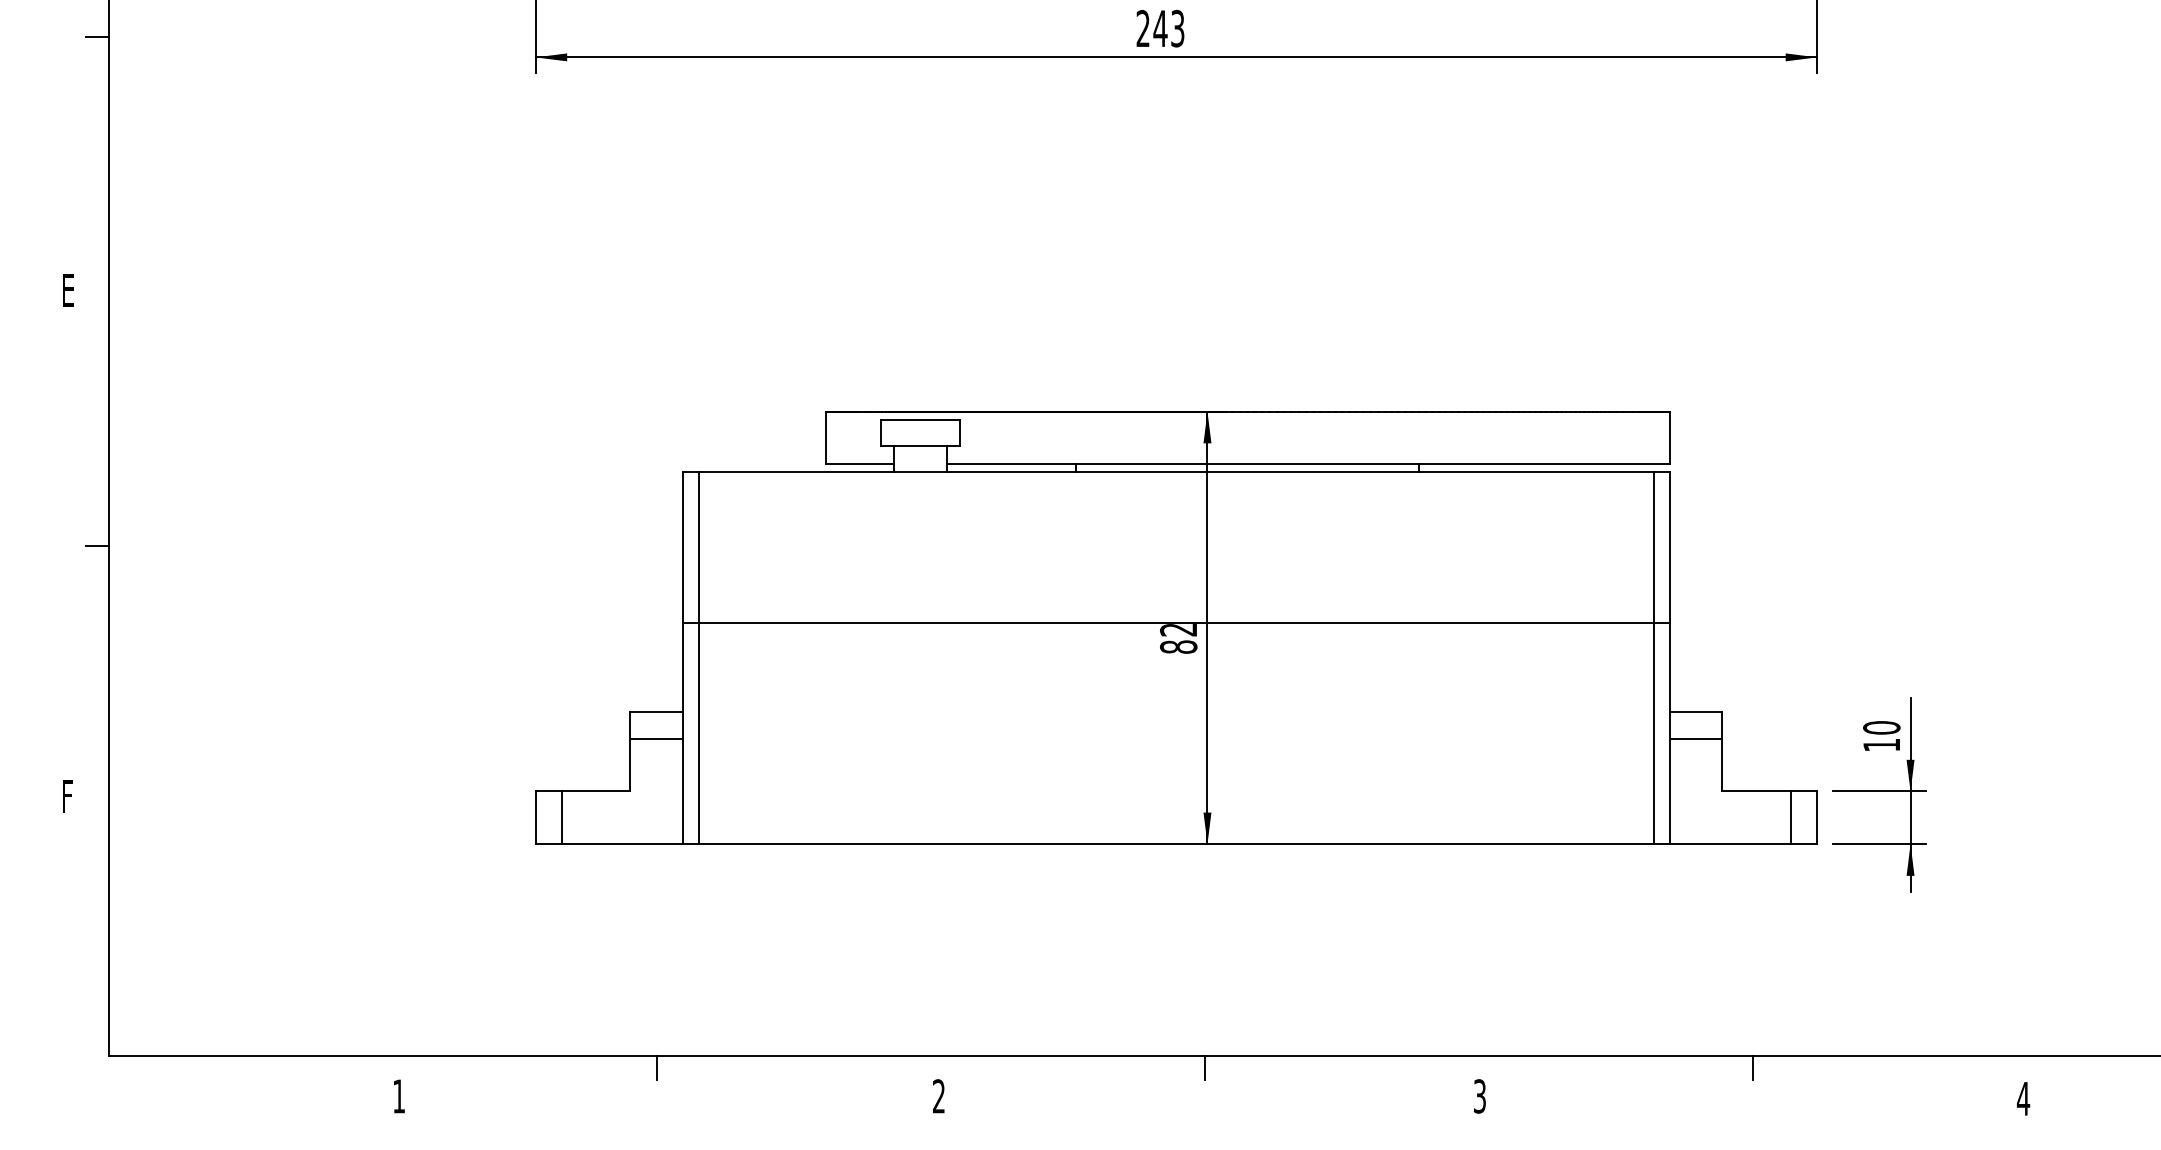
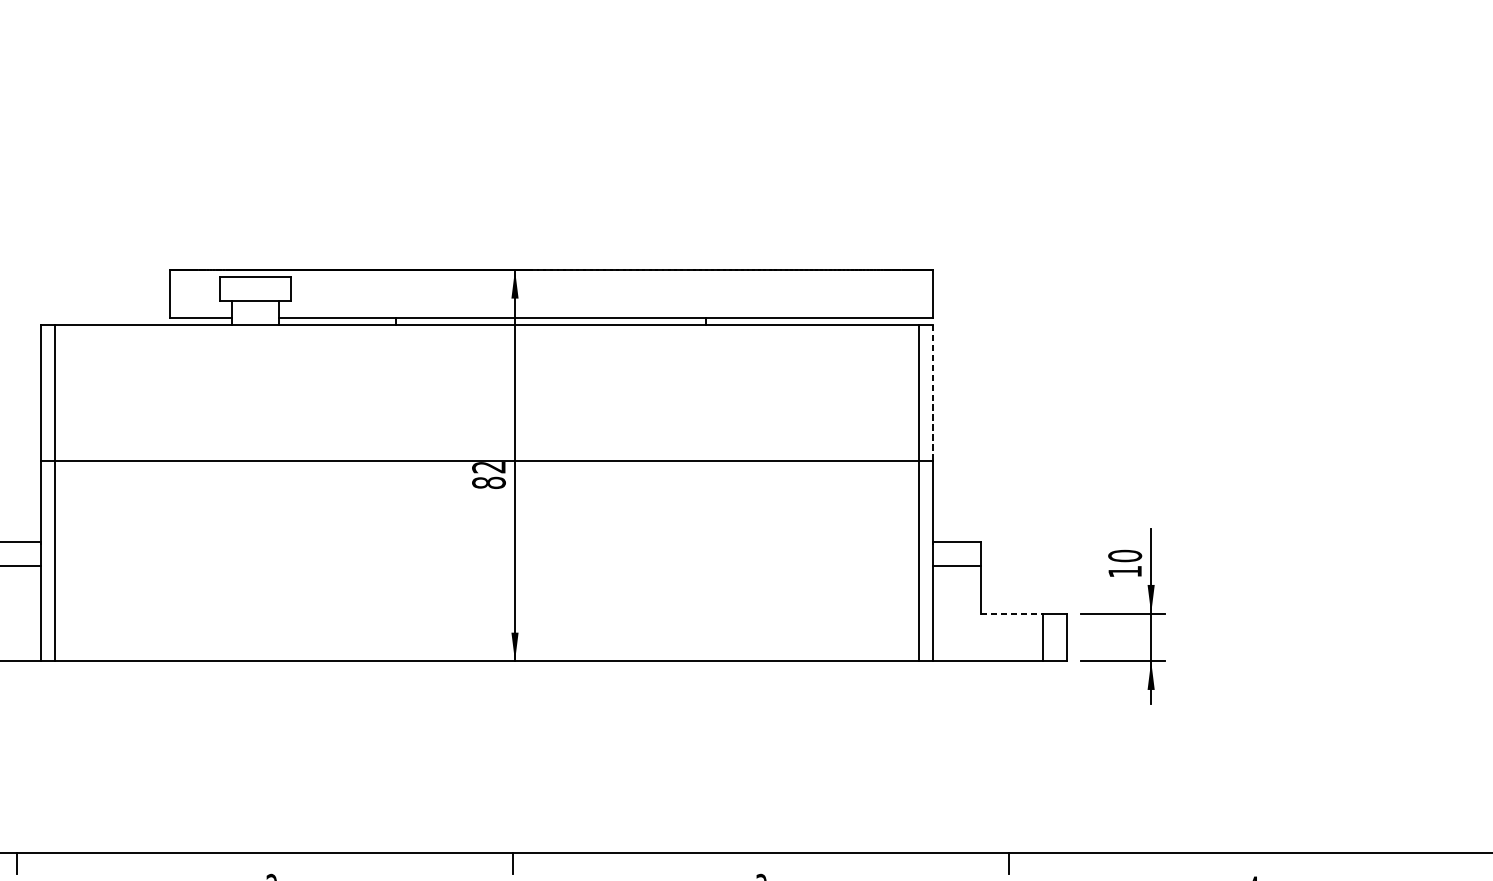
line: (1669, 548) -> (933, 393), solid -> dashed
line: (1757, 791) -> (1012, 613), solid -> dashed

